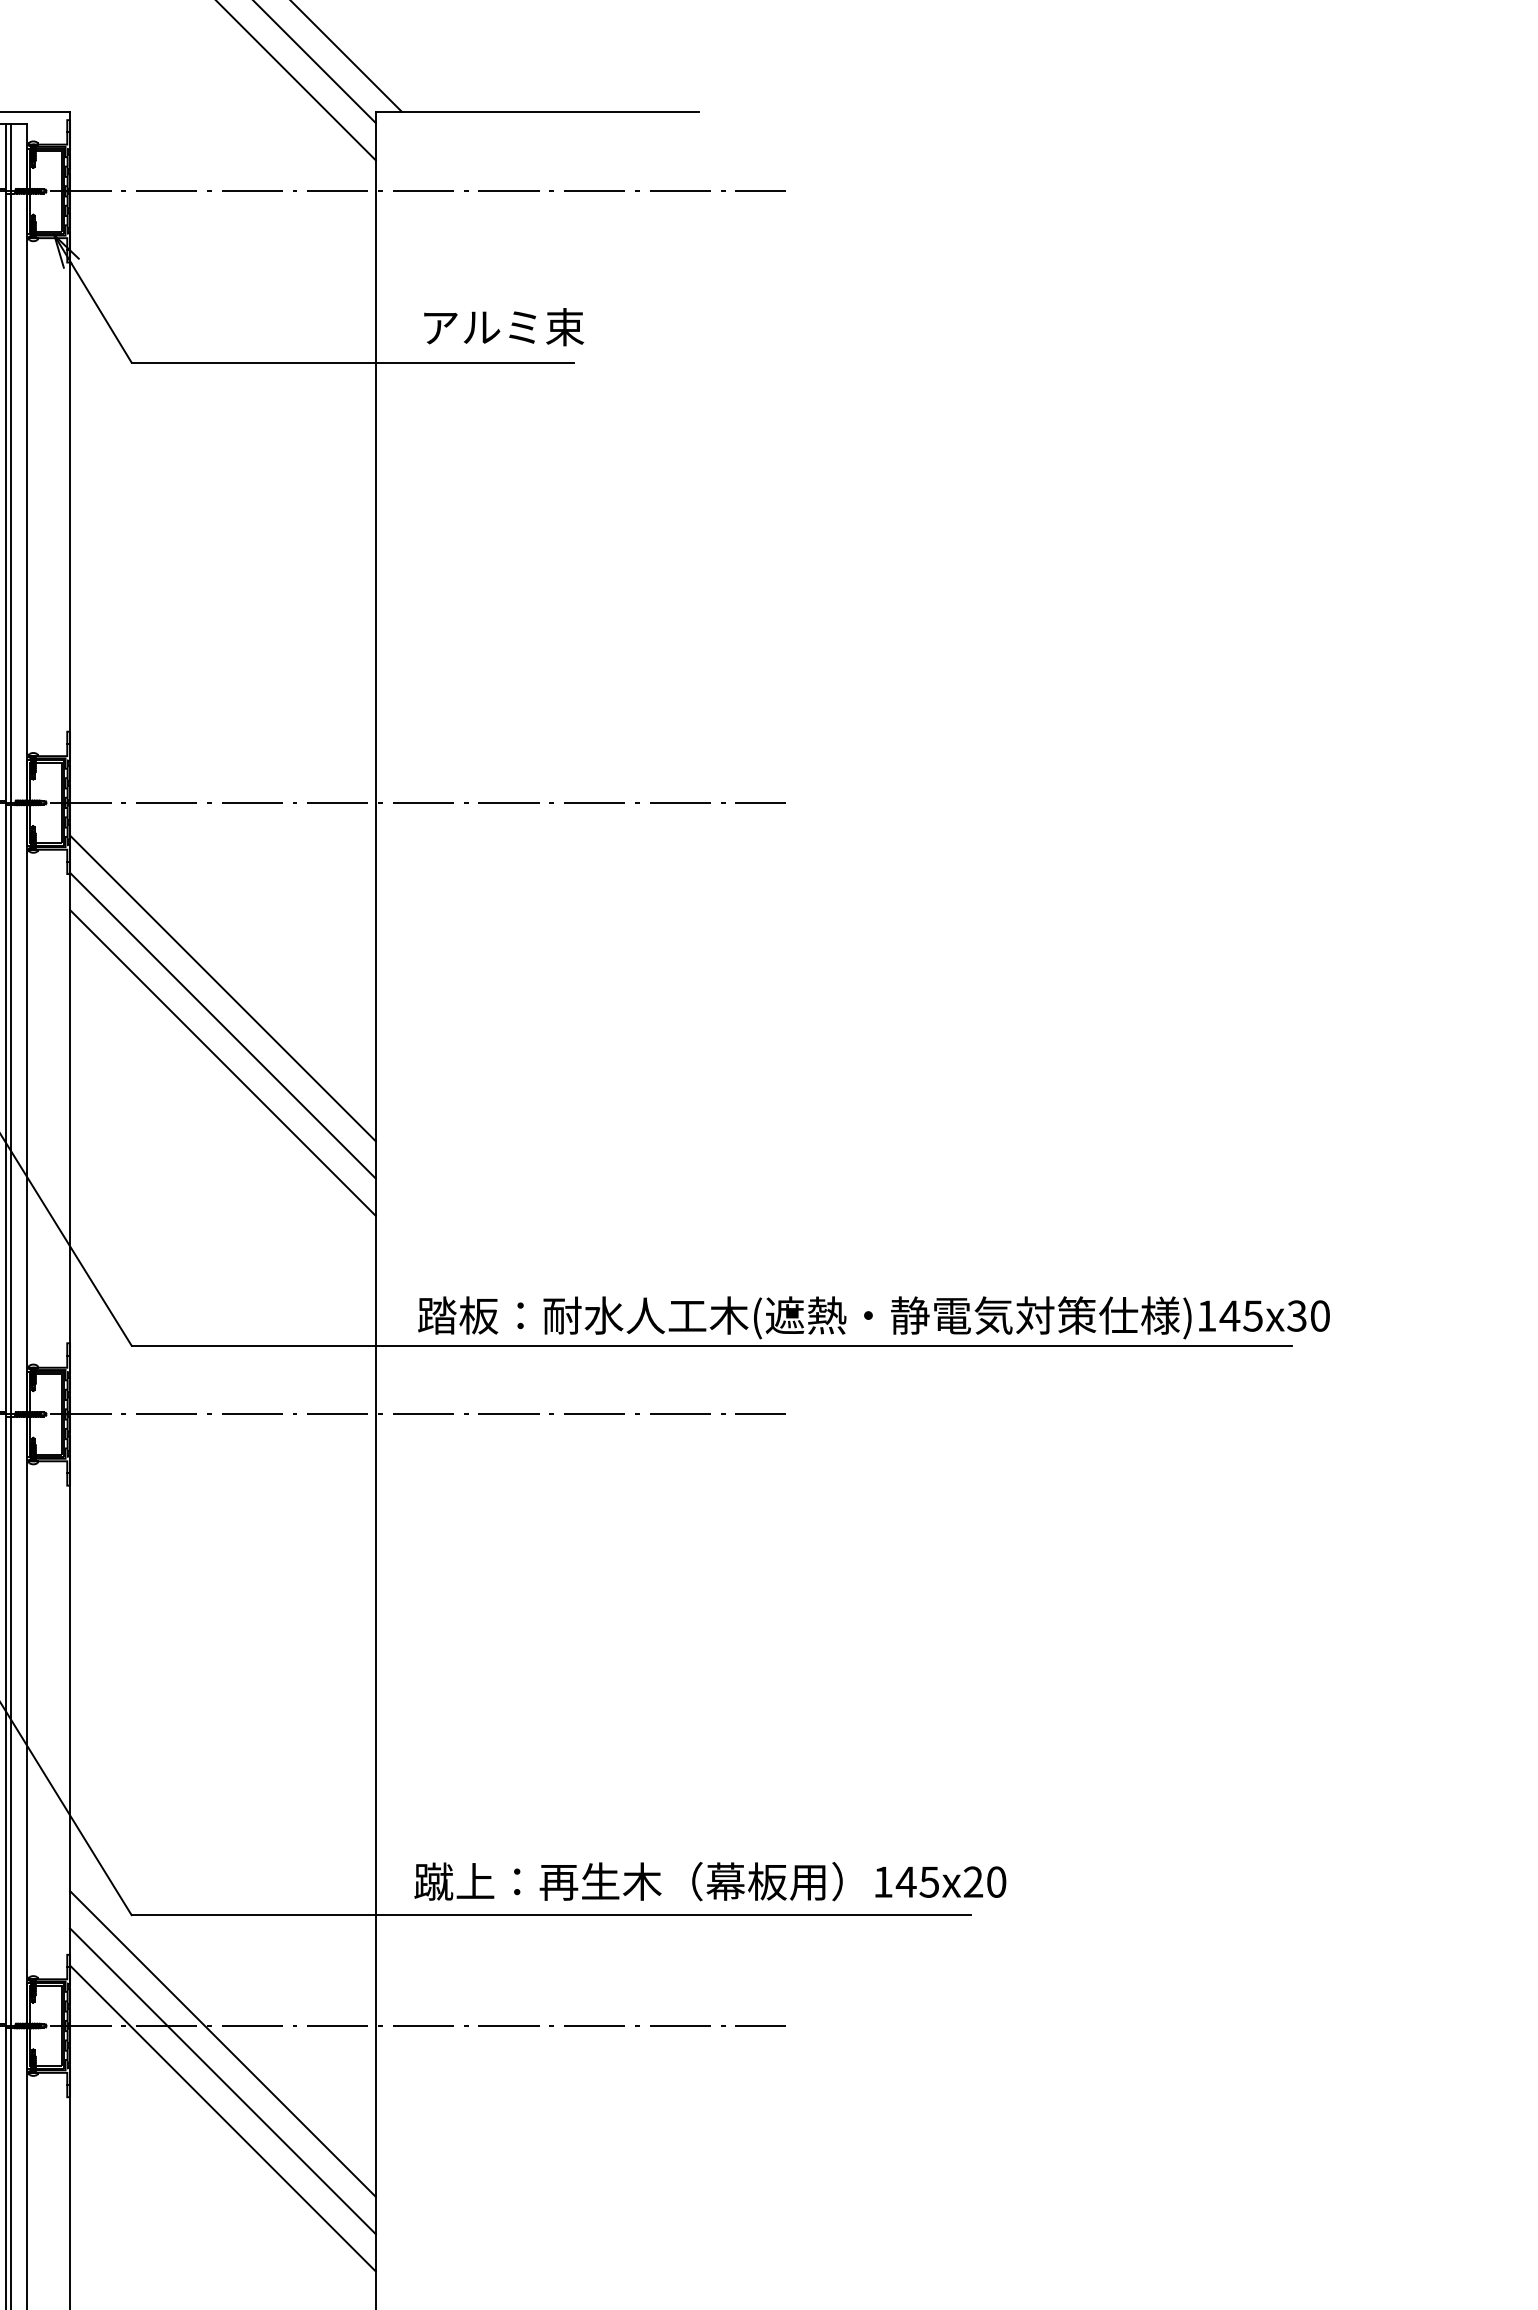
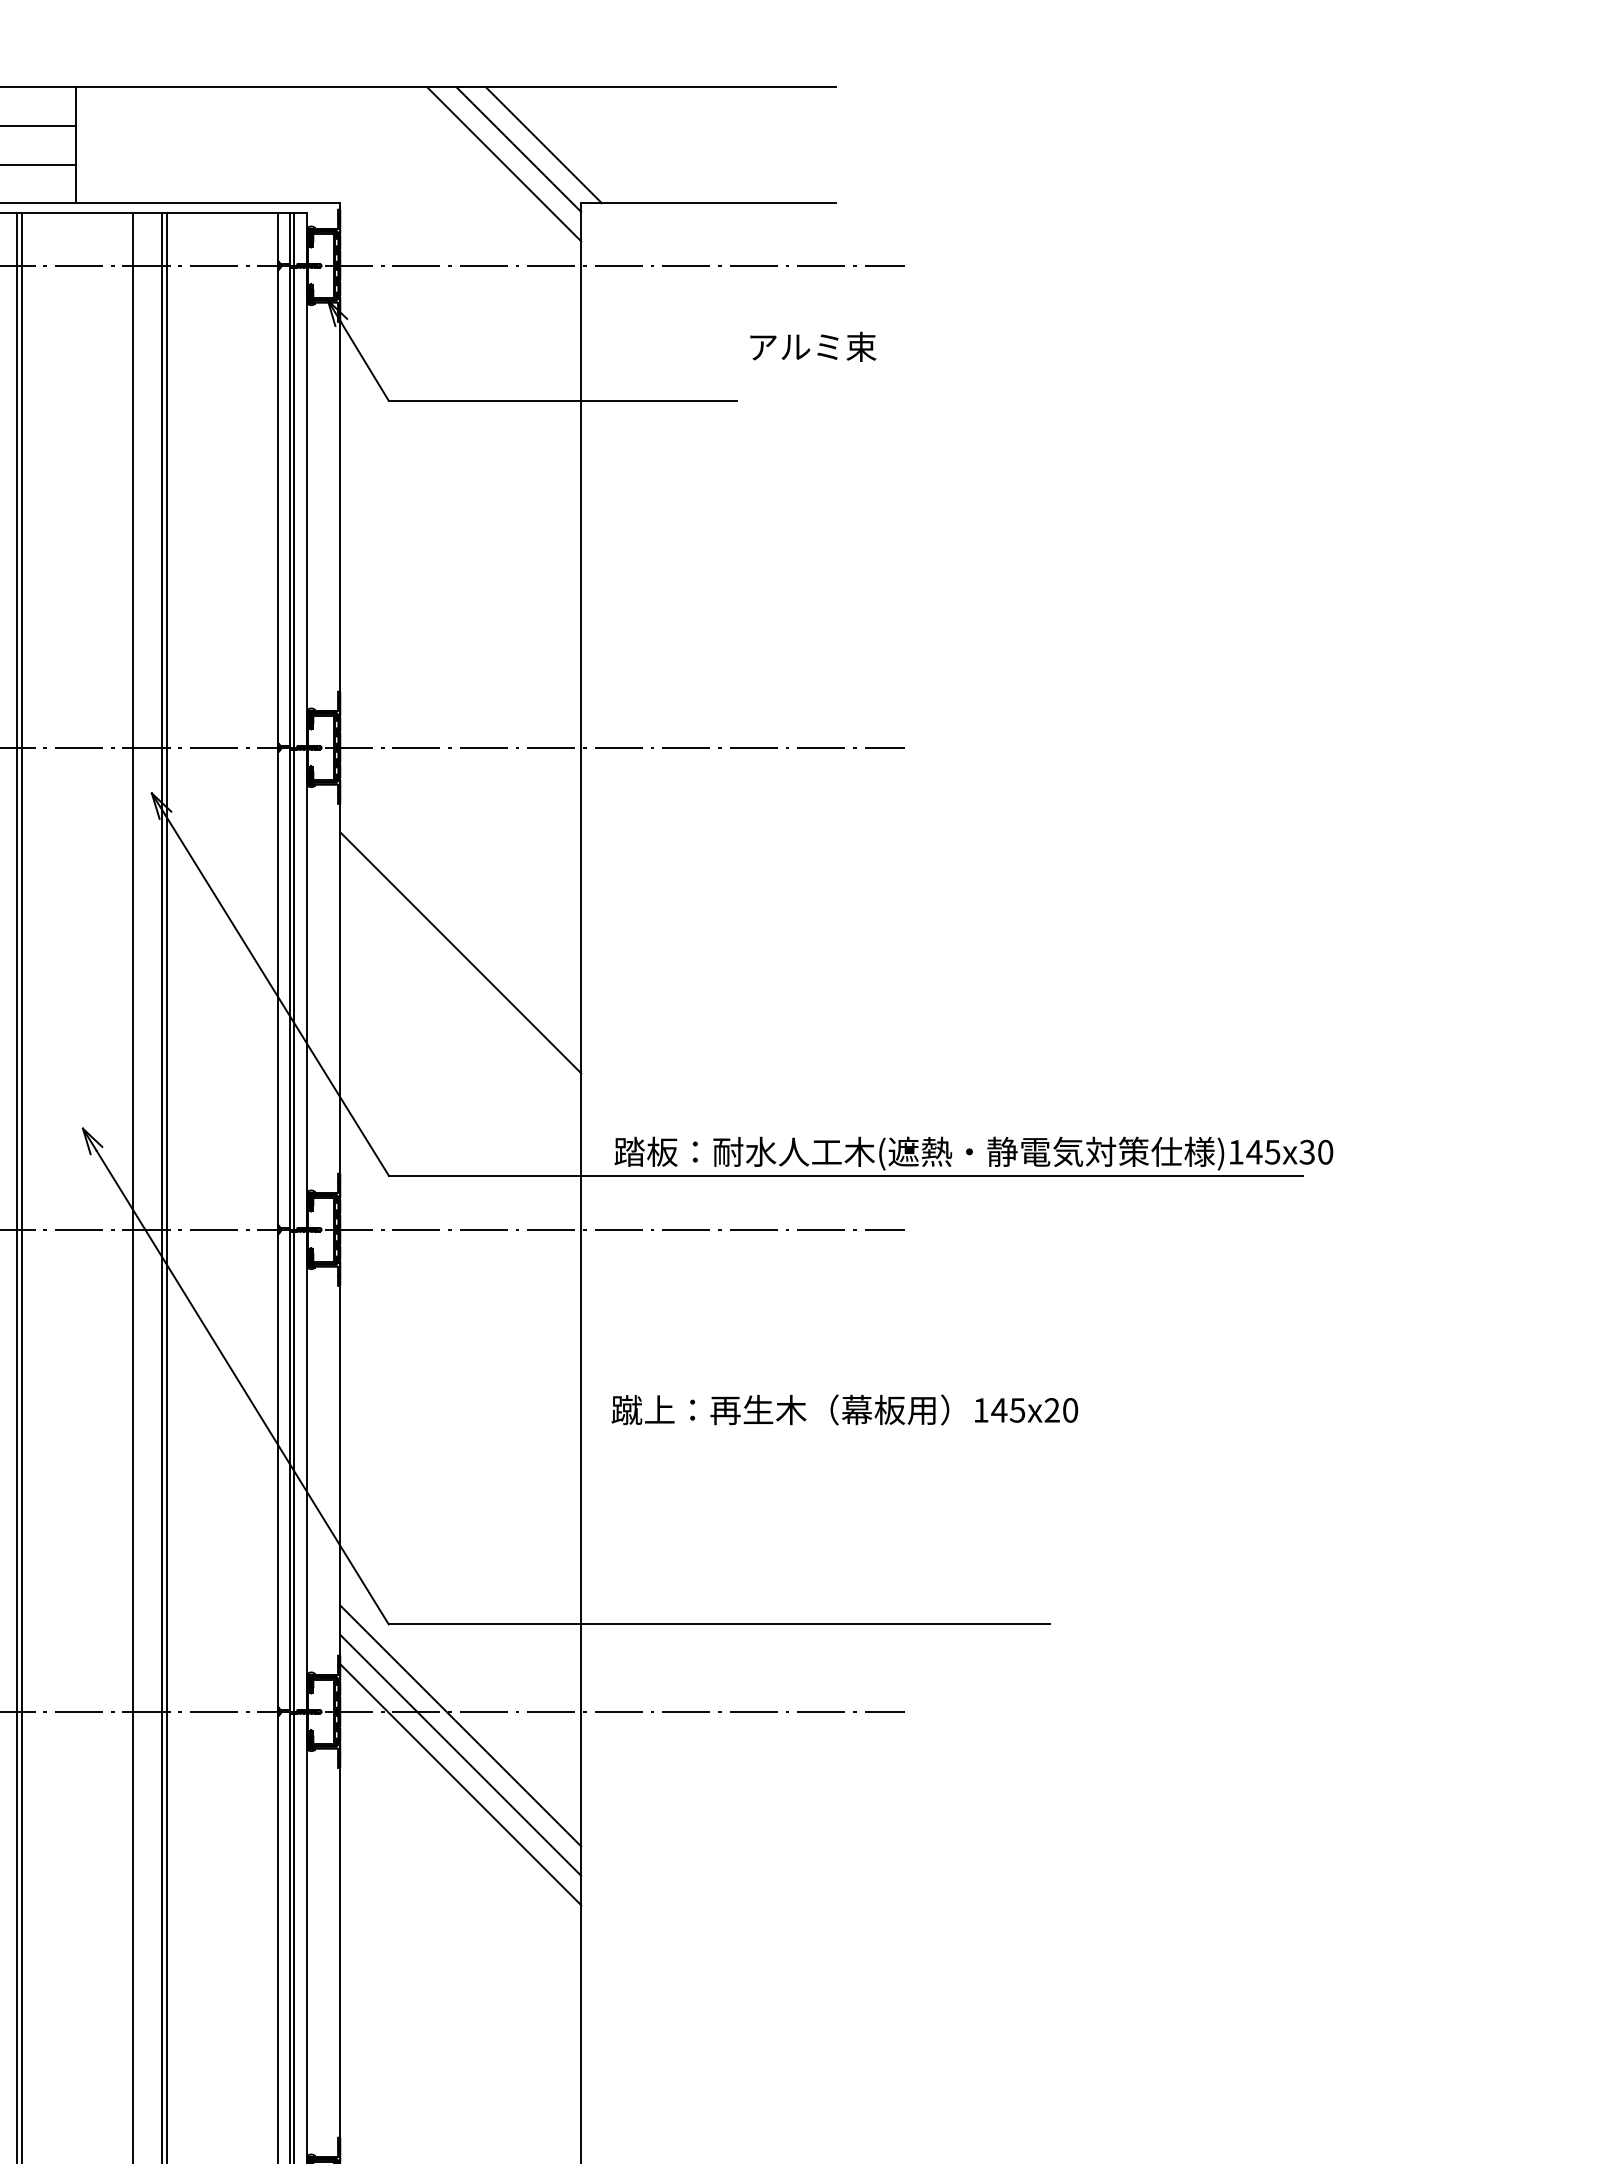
text: (504, 326) -> (813, 346), moved
line: (222, 987) -> (460, 893), removed
line: (222, 1024) -> (460, 922), removed
text: (709, 1880) -> (844, 1409), moved

